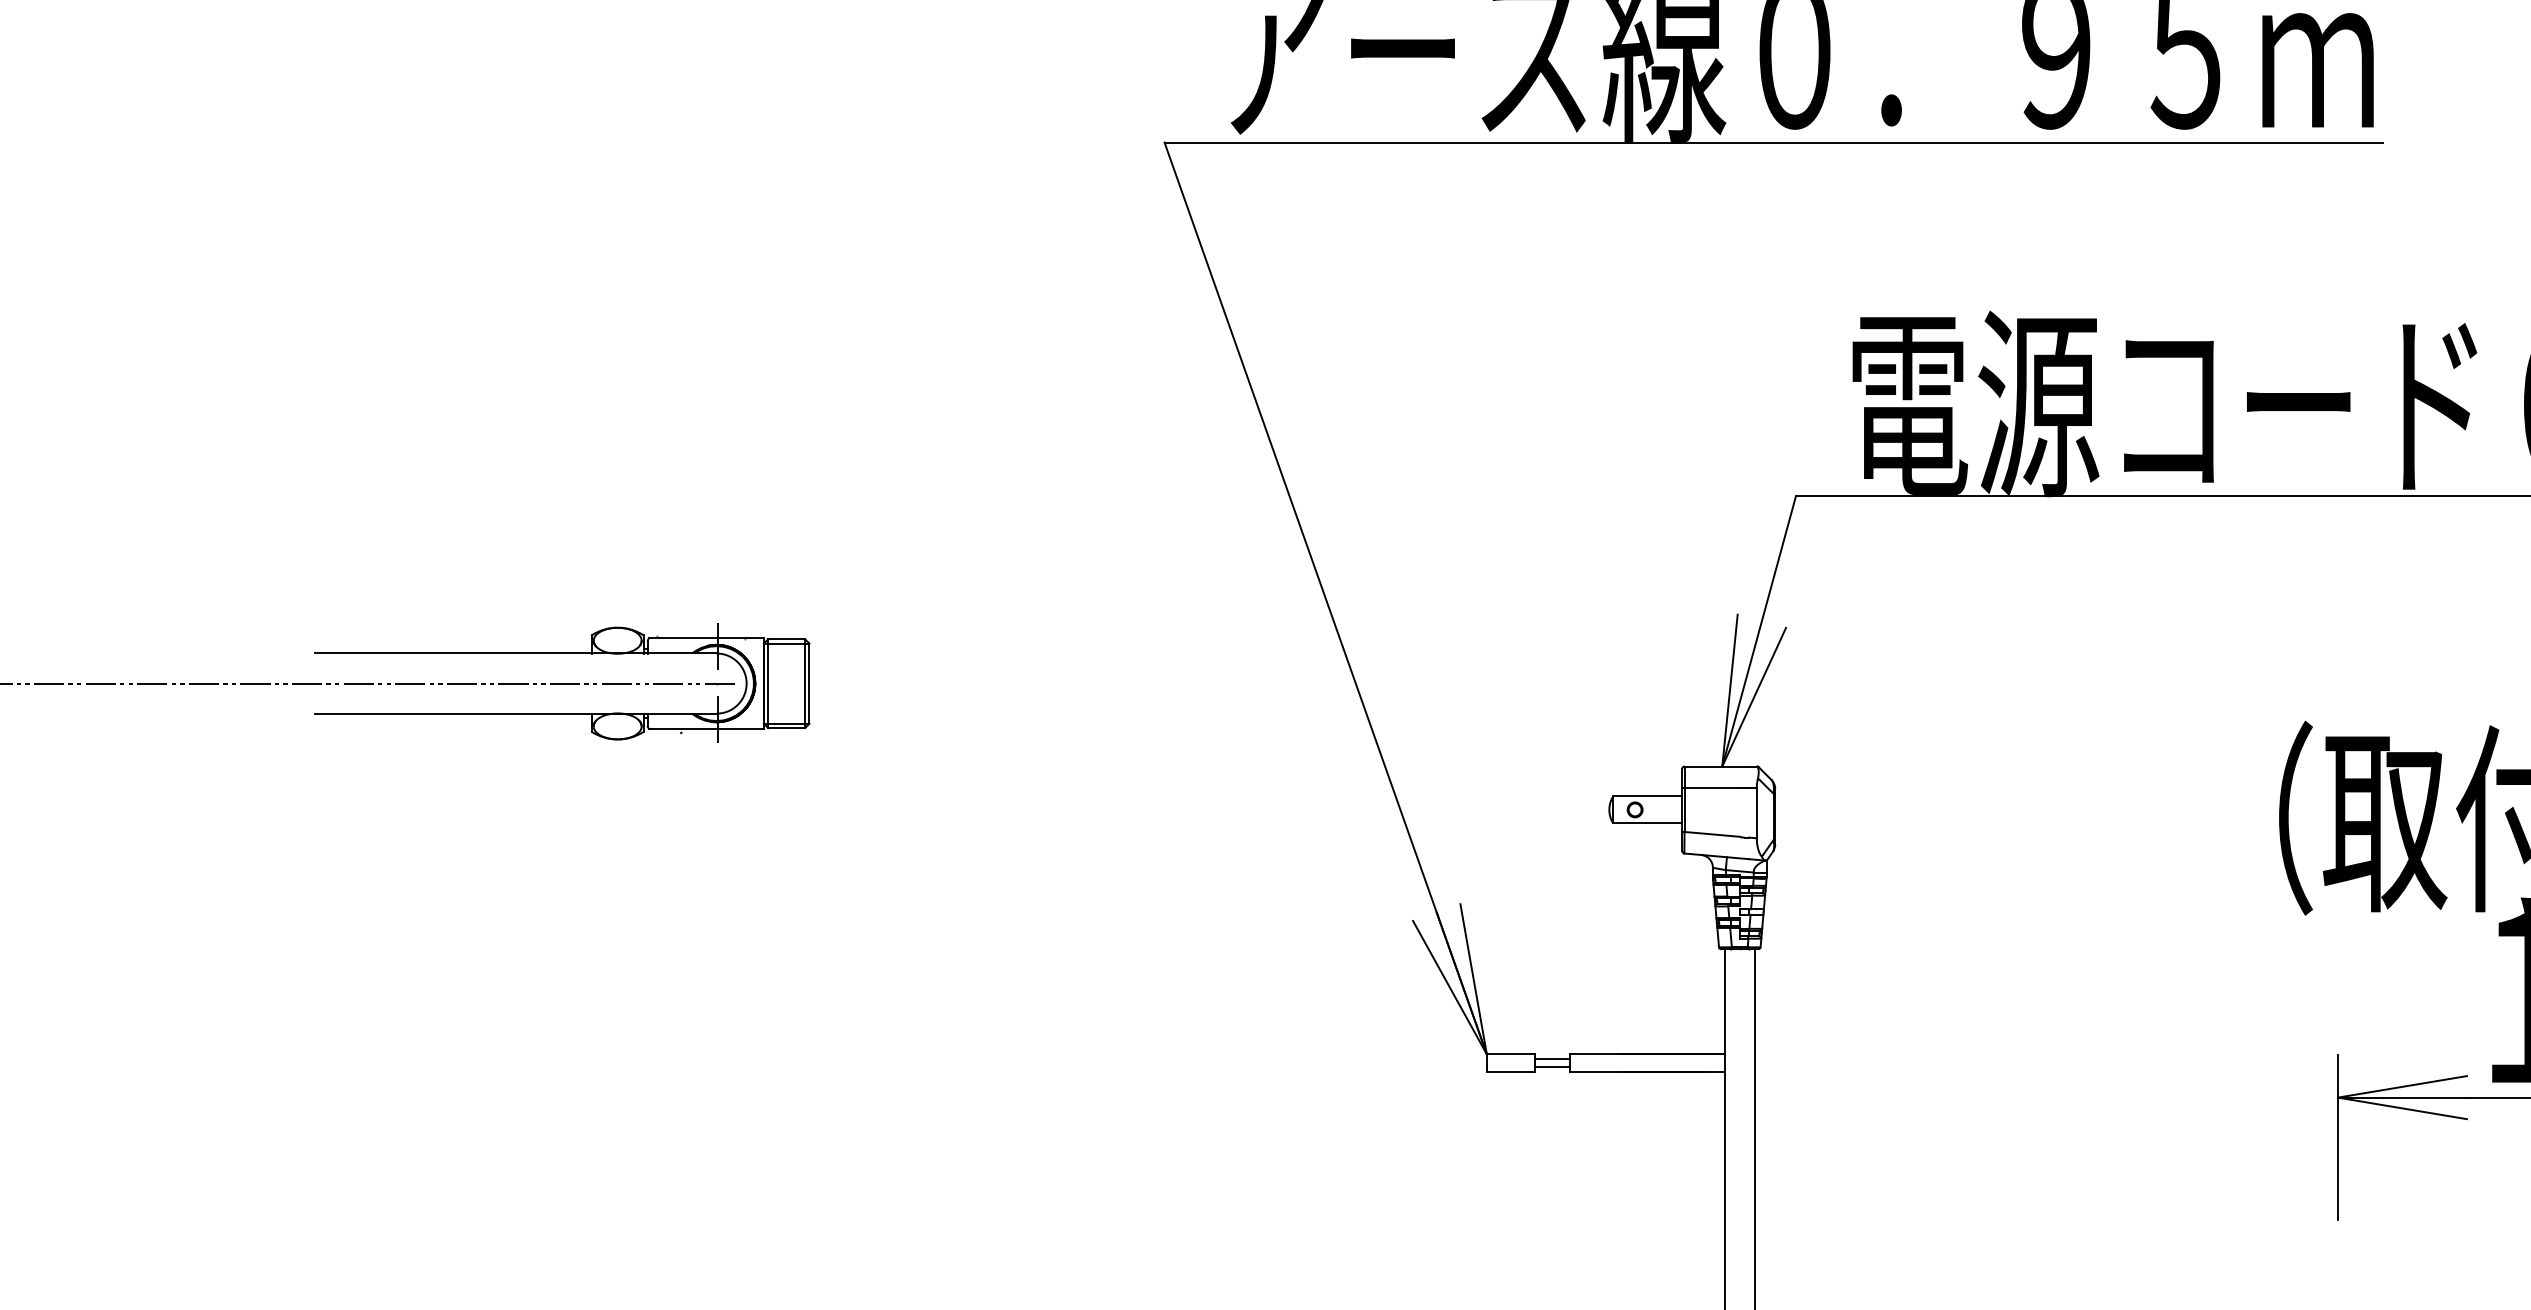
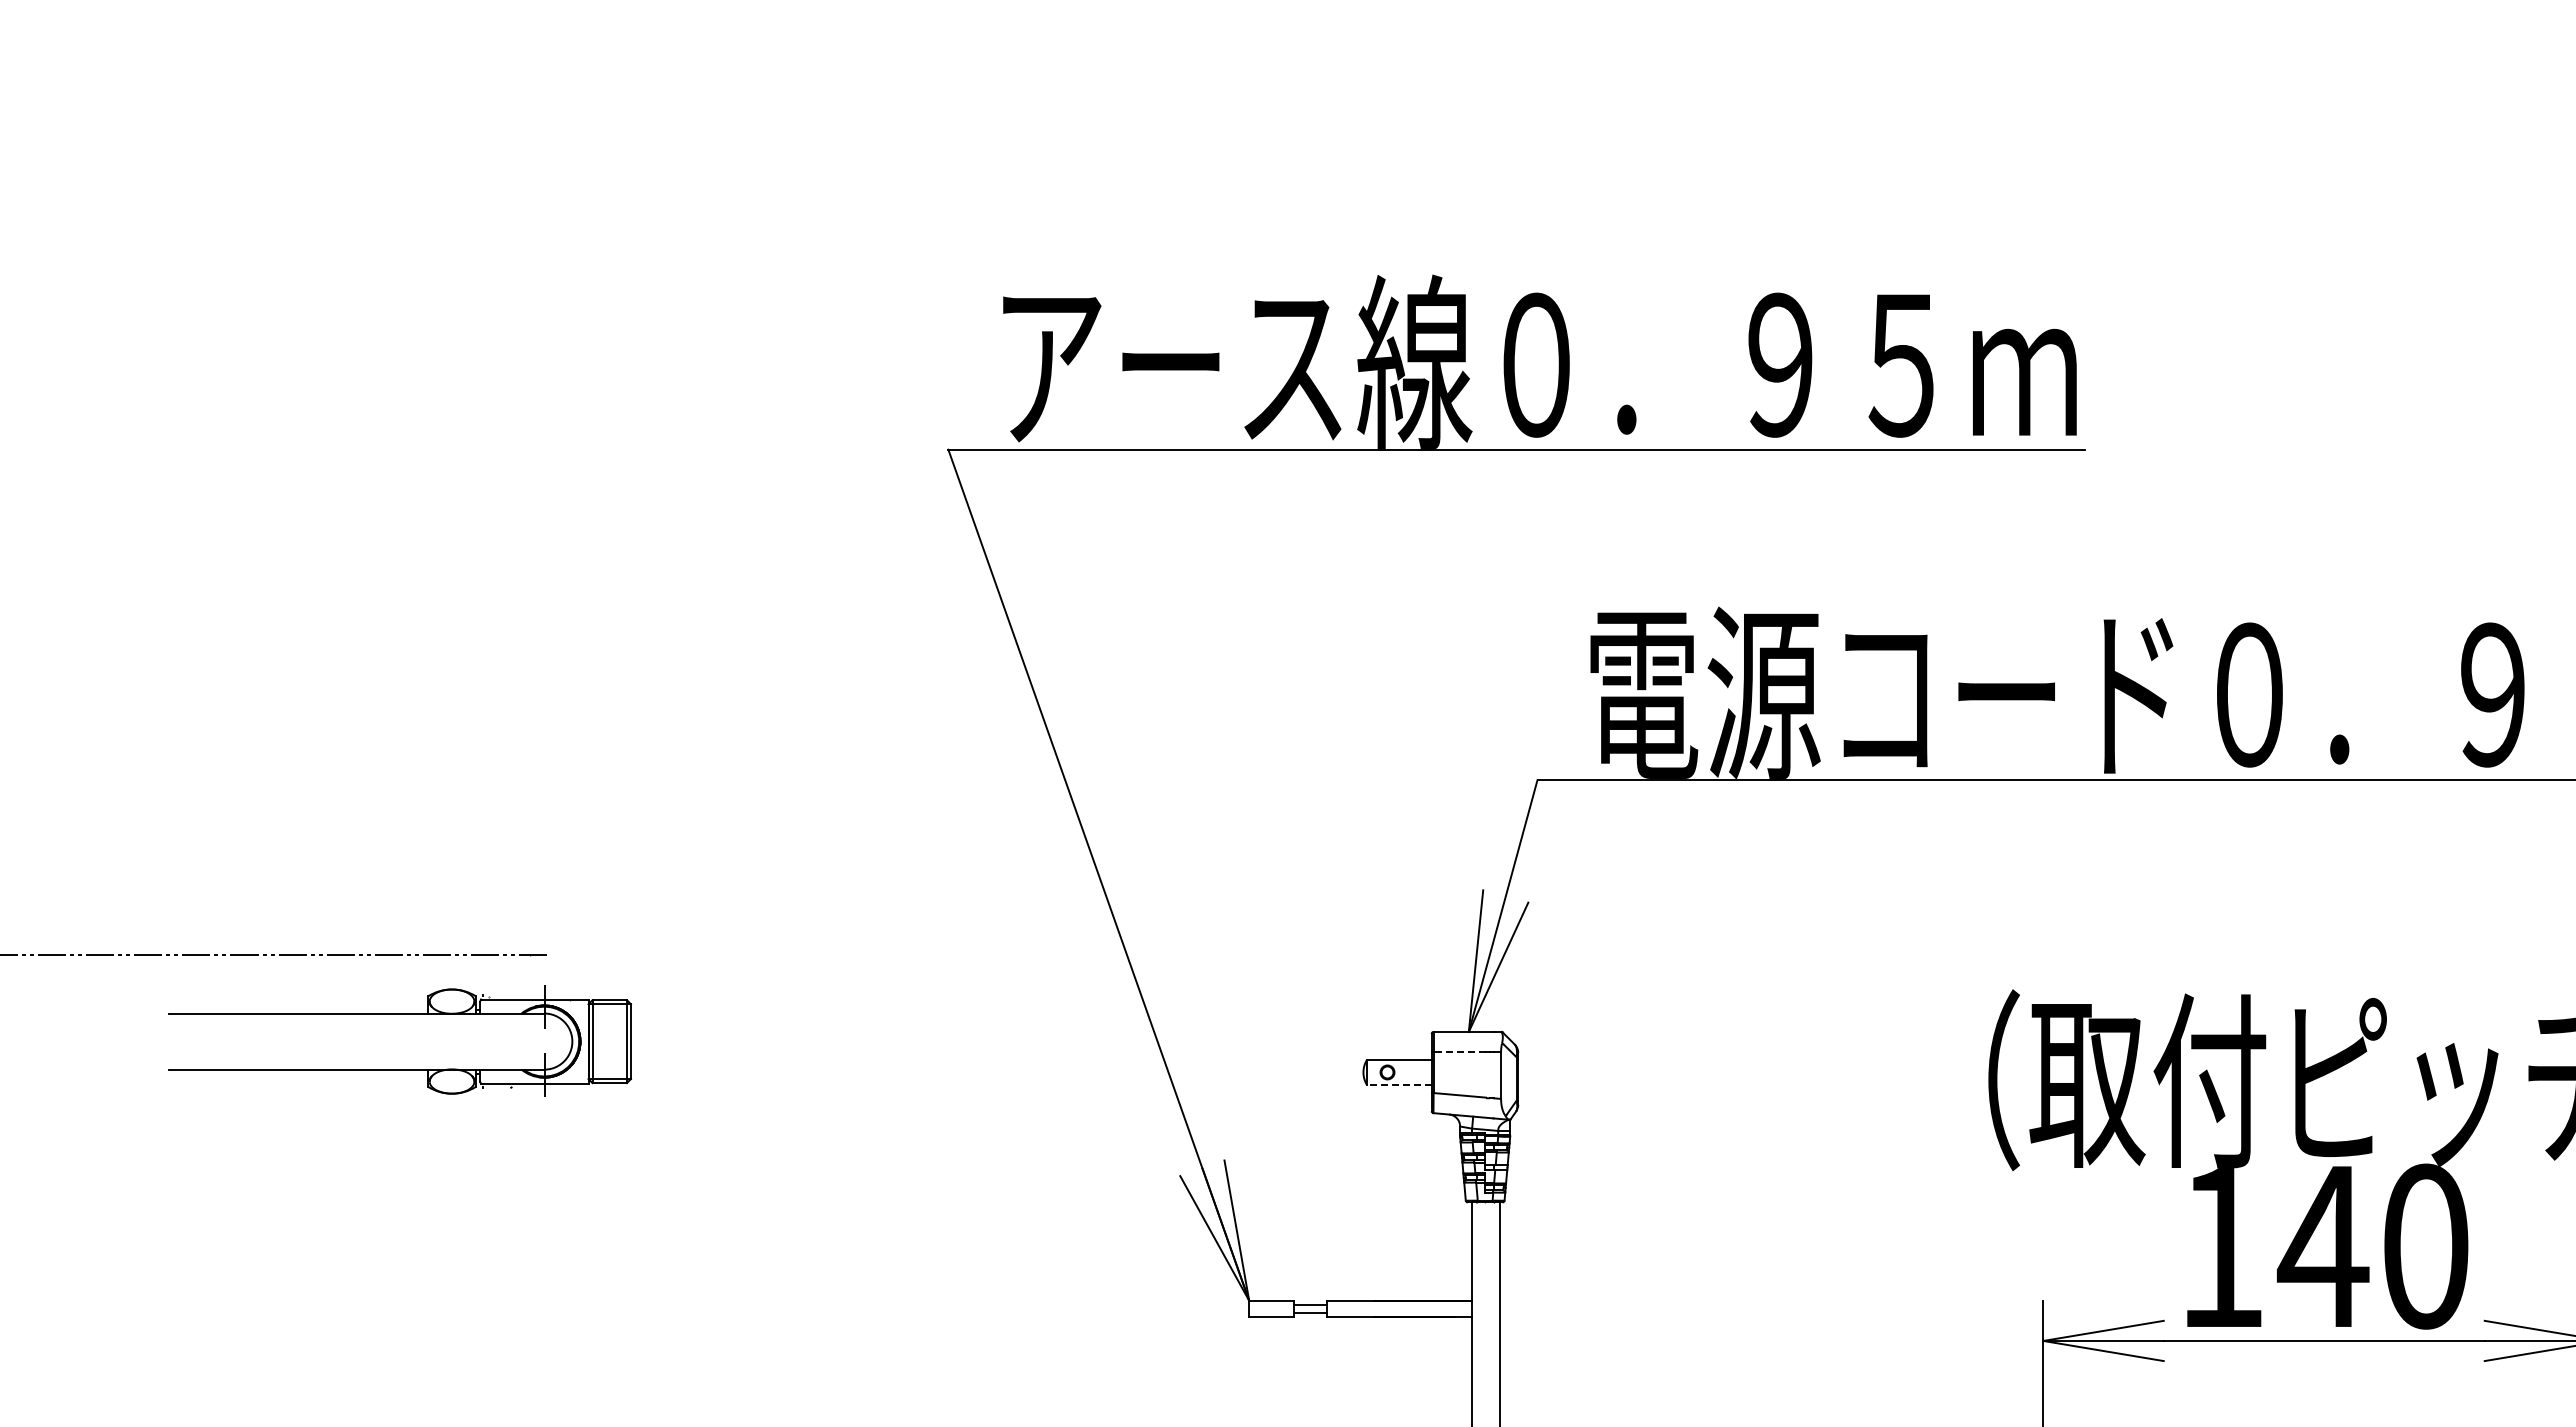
part: (561, 654) -> (399, 1014), moved
line: (1712, 788) -> (1459, 1052), solid -> dashed
line: (1646, 823) -> (1398, 1085), solid -> dashed

